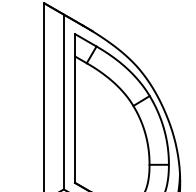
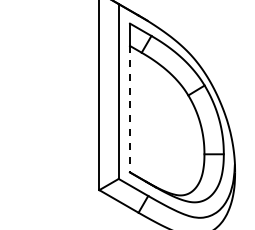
line: (75, 120) -> (130, 109), solid -> dashed

